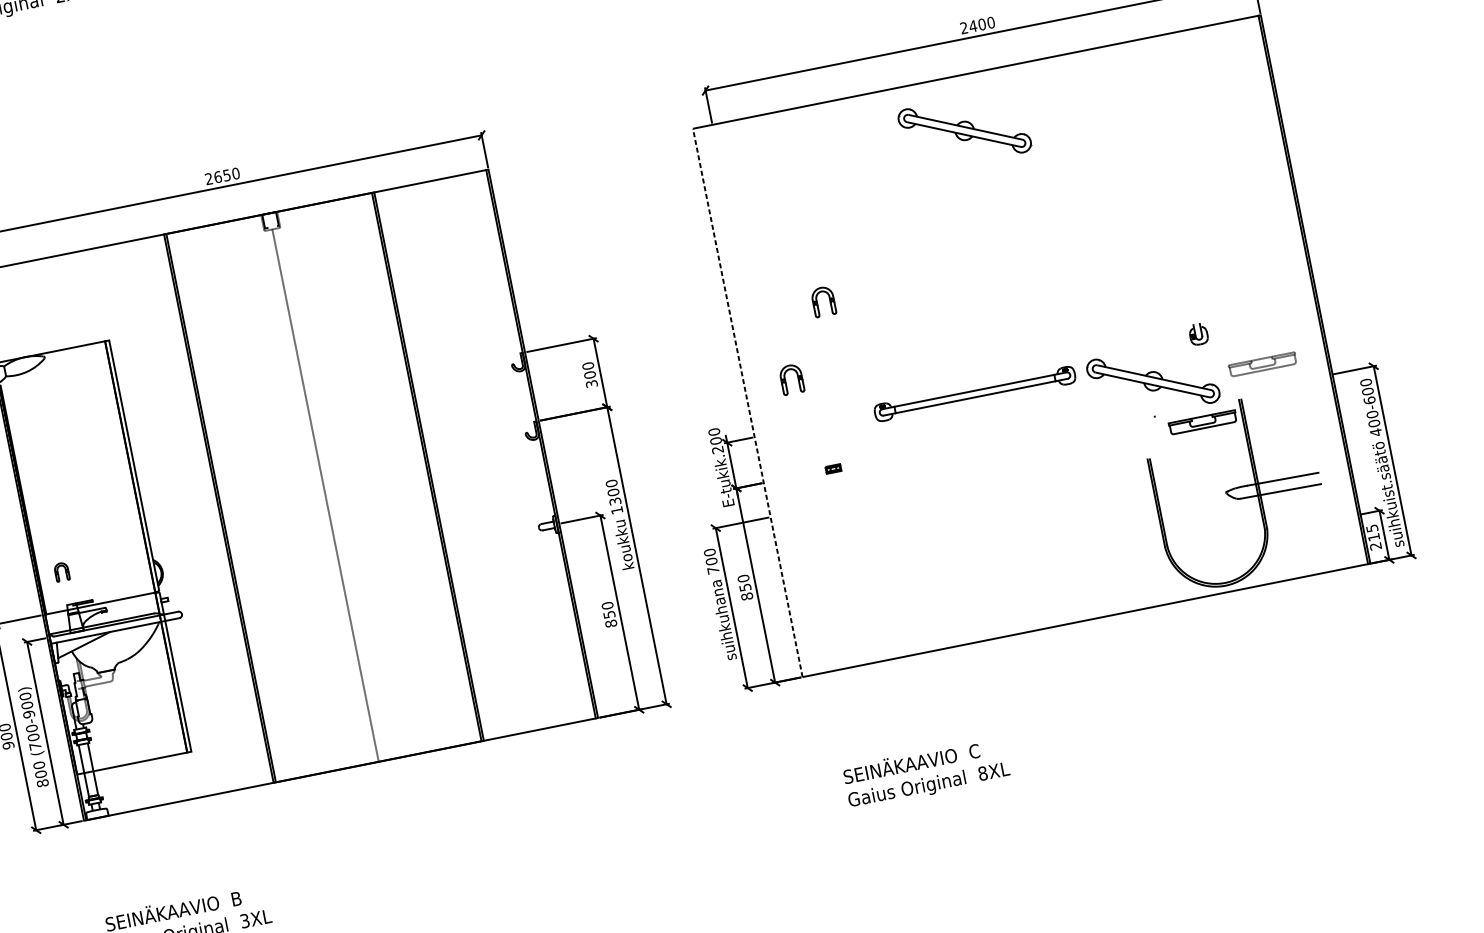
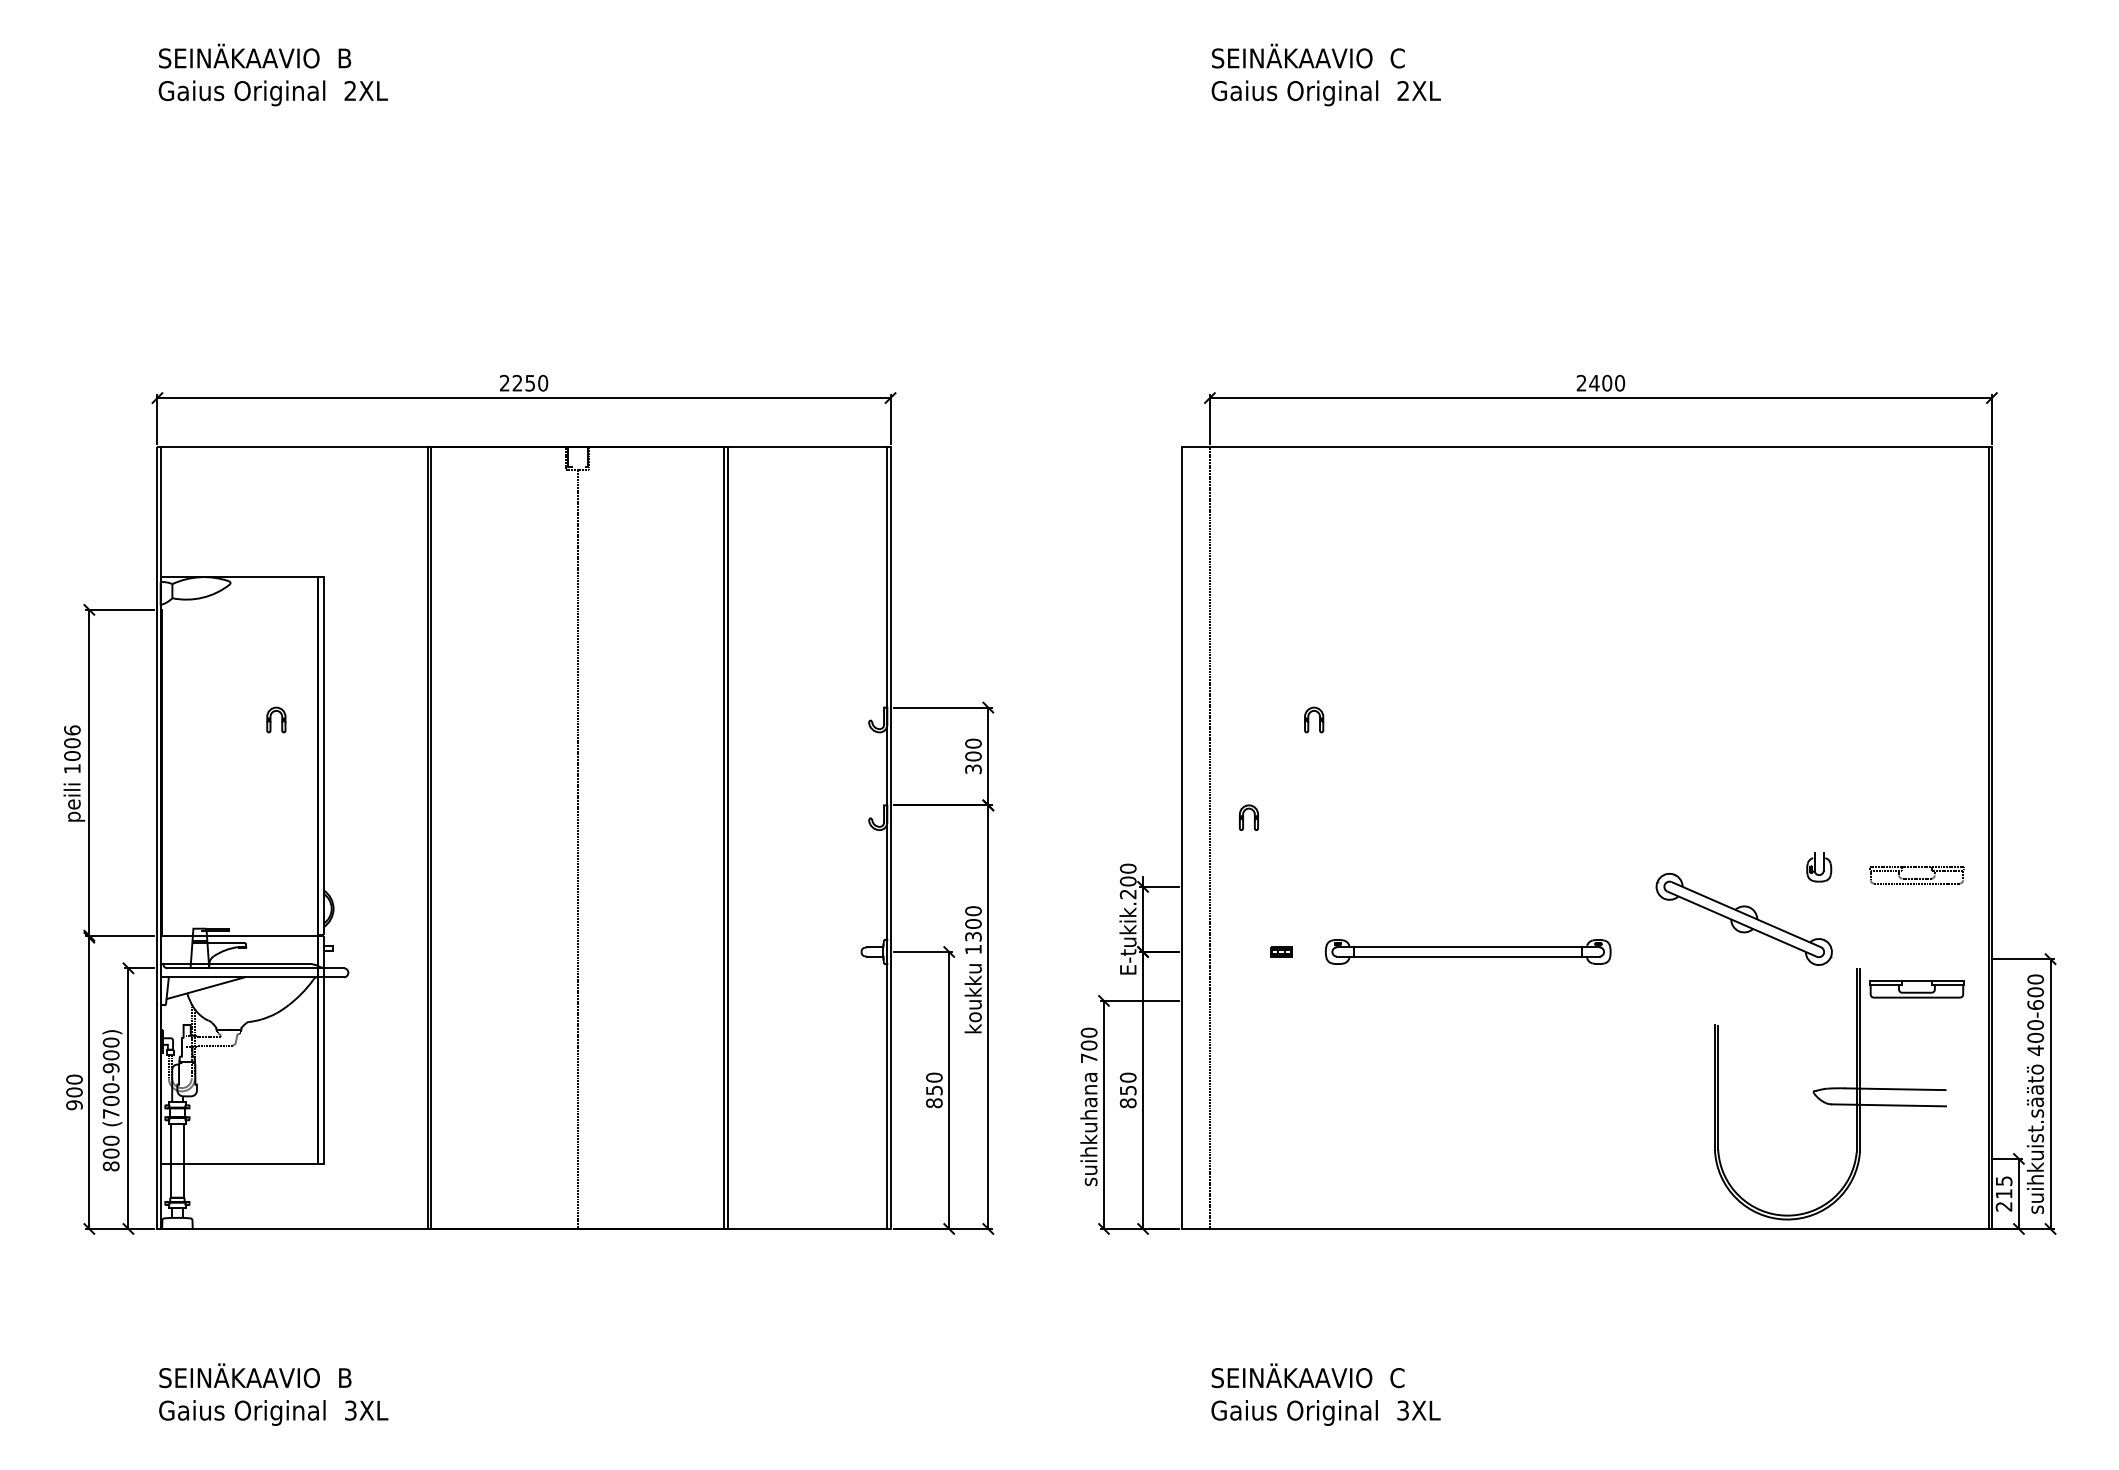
part: (964, 130) -> (1553, 523), removed
text: (217, 176) -> (517, 382), 2650 -> 2250
part: (823, 301) -> (1314, 719), size x0.62
part: (1262, 364) -> (1916, 875), moved
part: (791, 379) -> (1248, 817), size x0.62
part: (975, 393) -> (1468, 951), moved
line: (766, 398) -> (1209, 837), added
line: (747, 402) -> (1182, 837), dashed -> solid
part: (1202, 422) -> (1916, 989), moved
part: (62, 571) -> (276, 719), moved
text: (983, 773) -> (1403, 1410), 8XL -> 3XL

